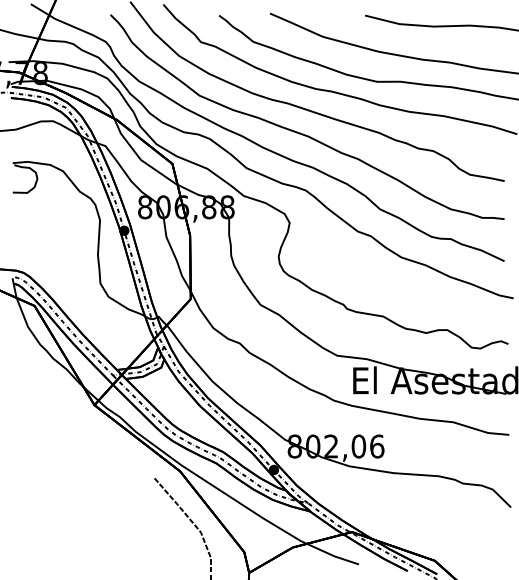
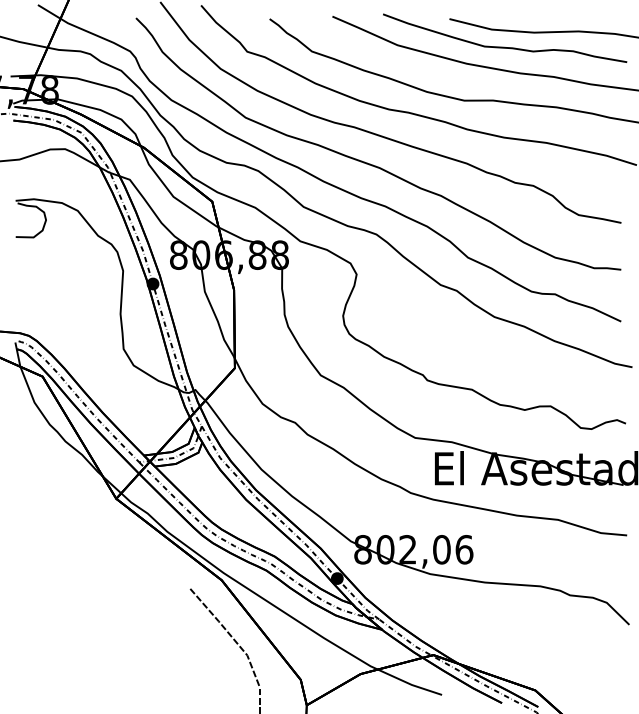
curve: (409, 37) -> (504, 46), added

